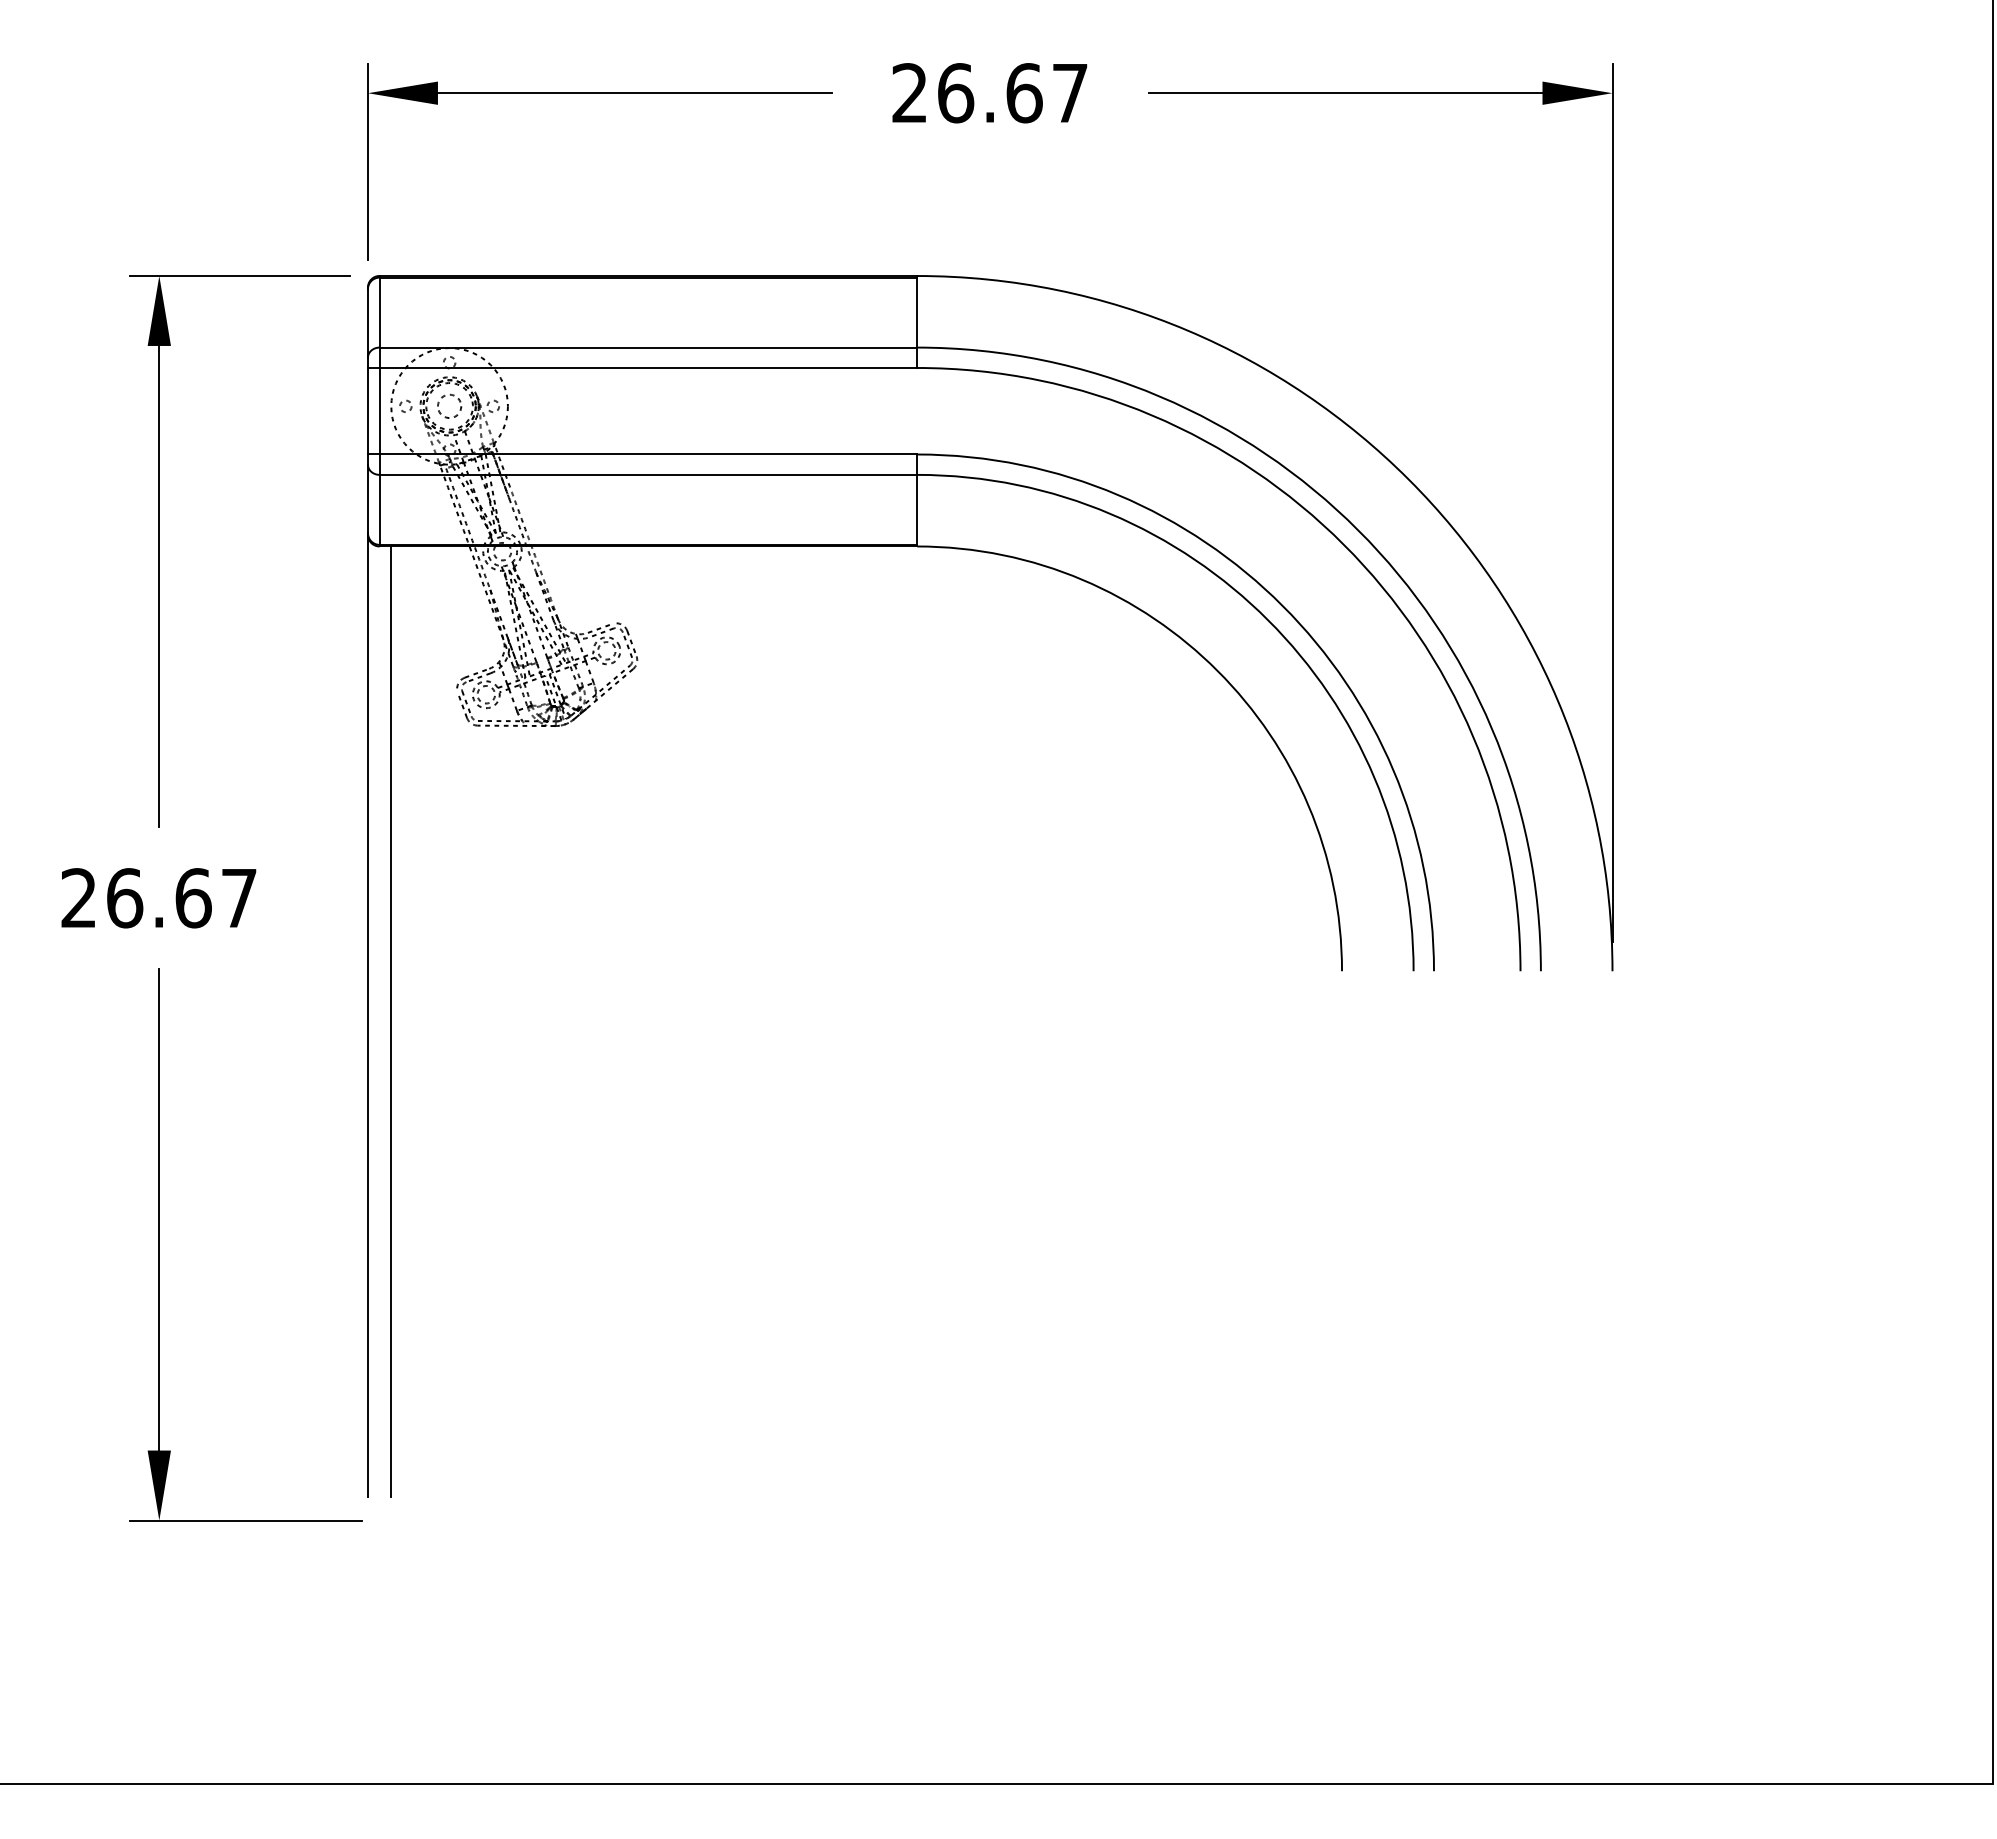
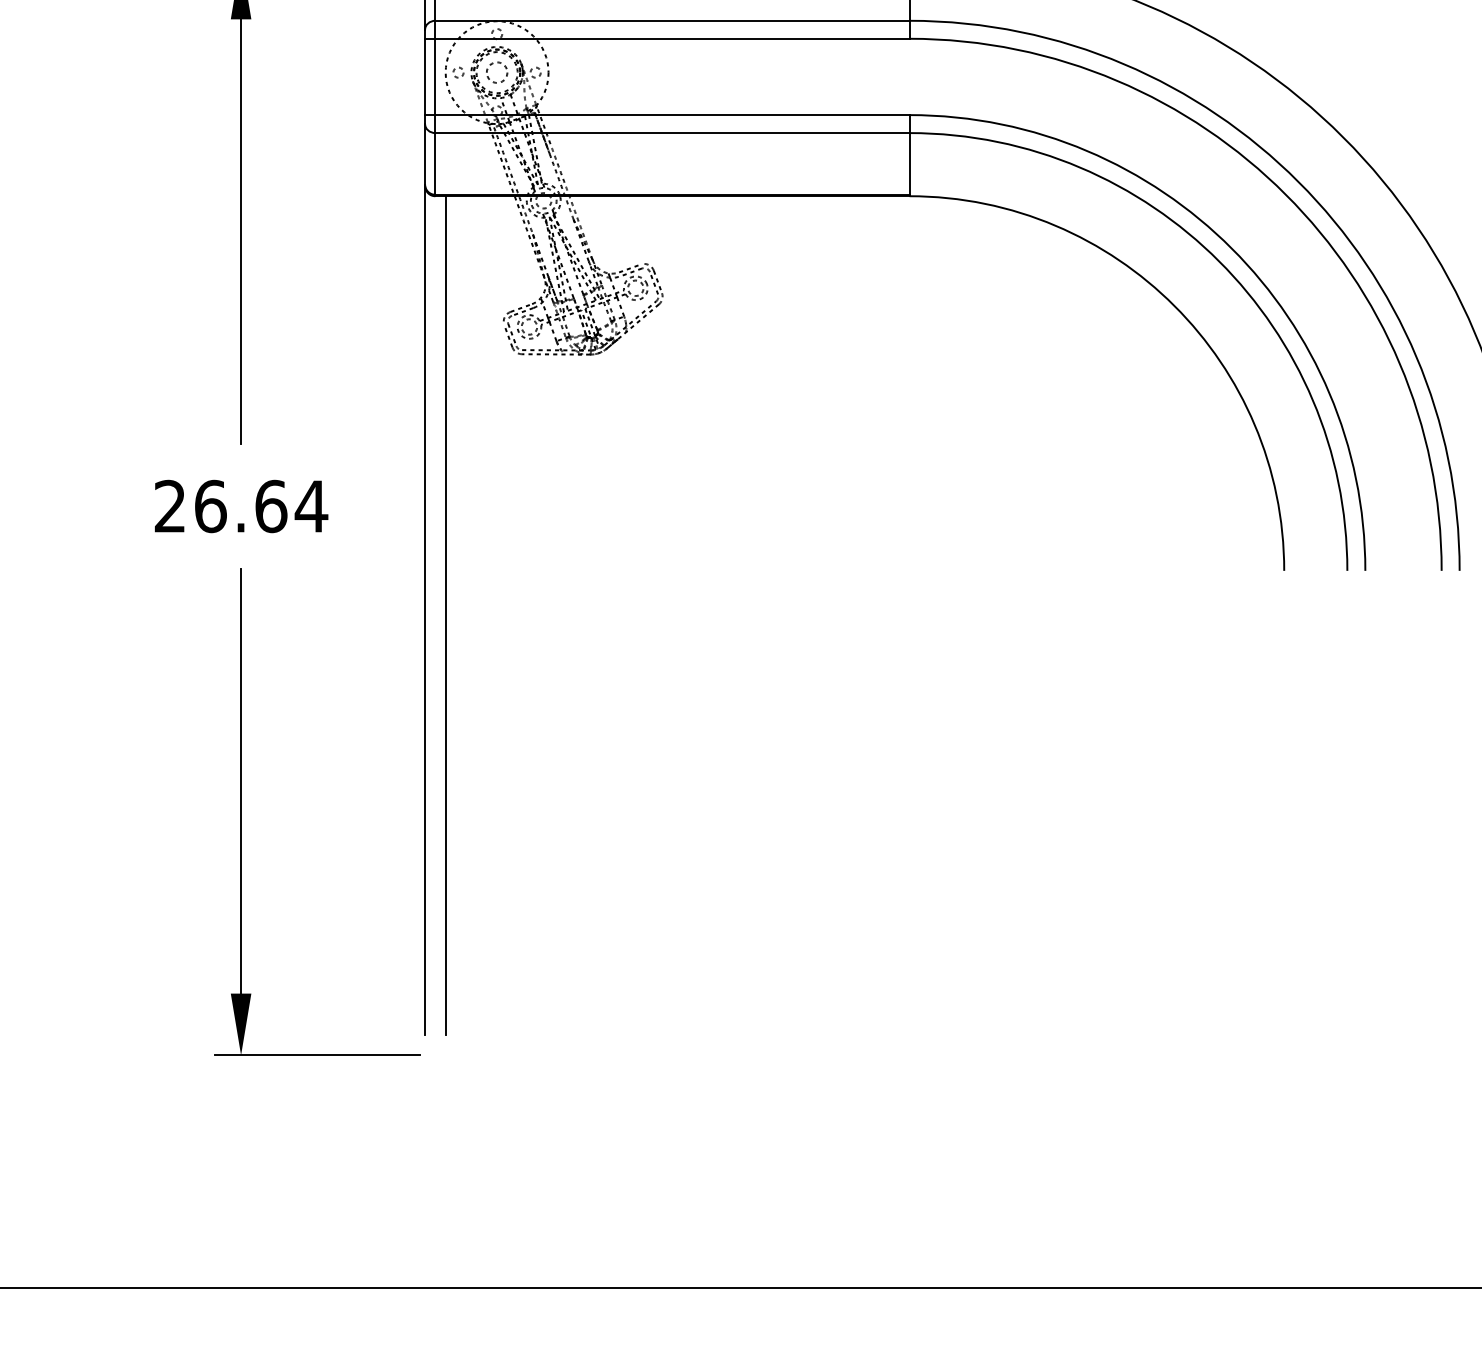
text: (239, 898) -> (311, 506), 26.67 -> 26.64

